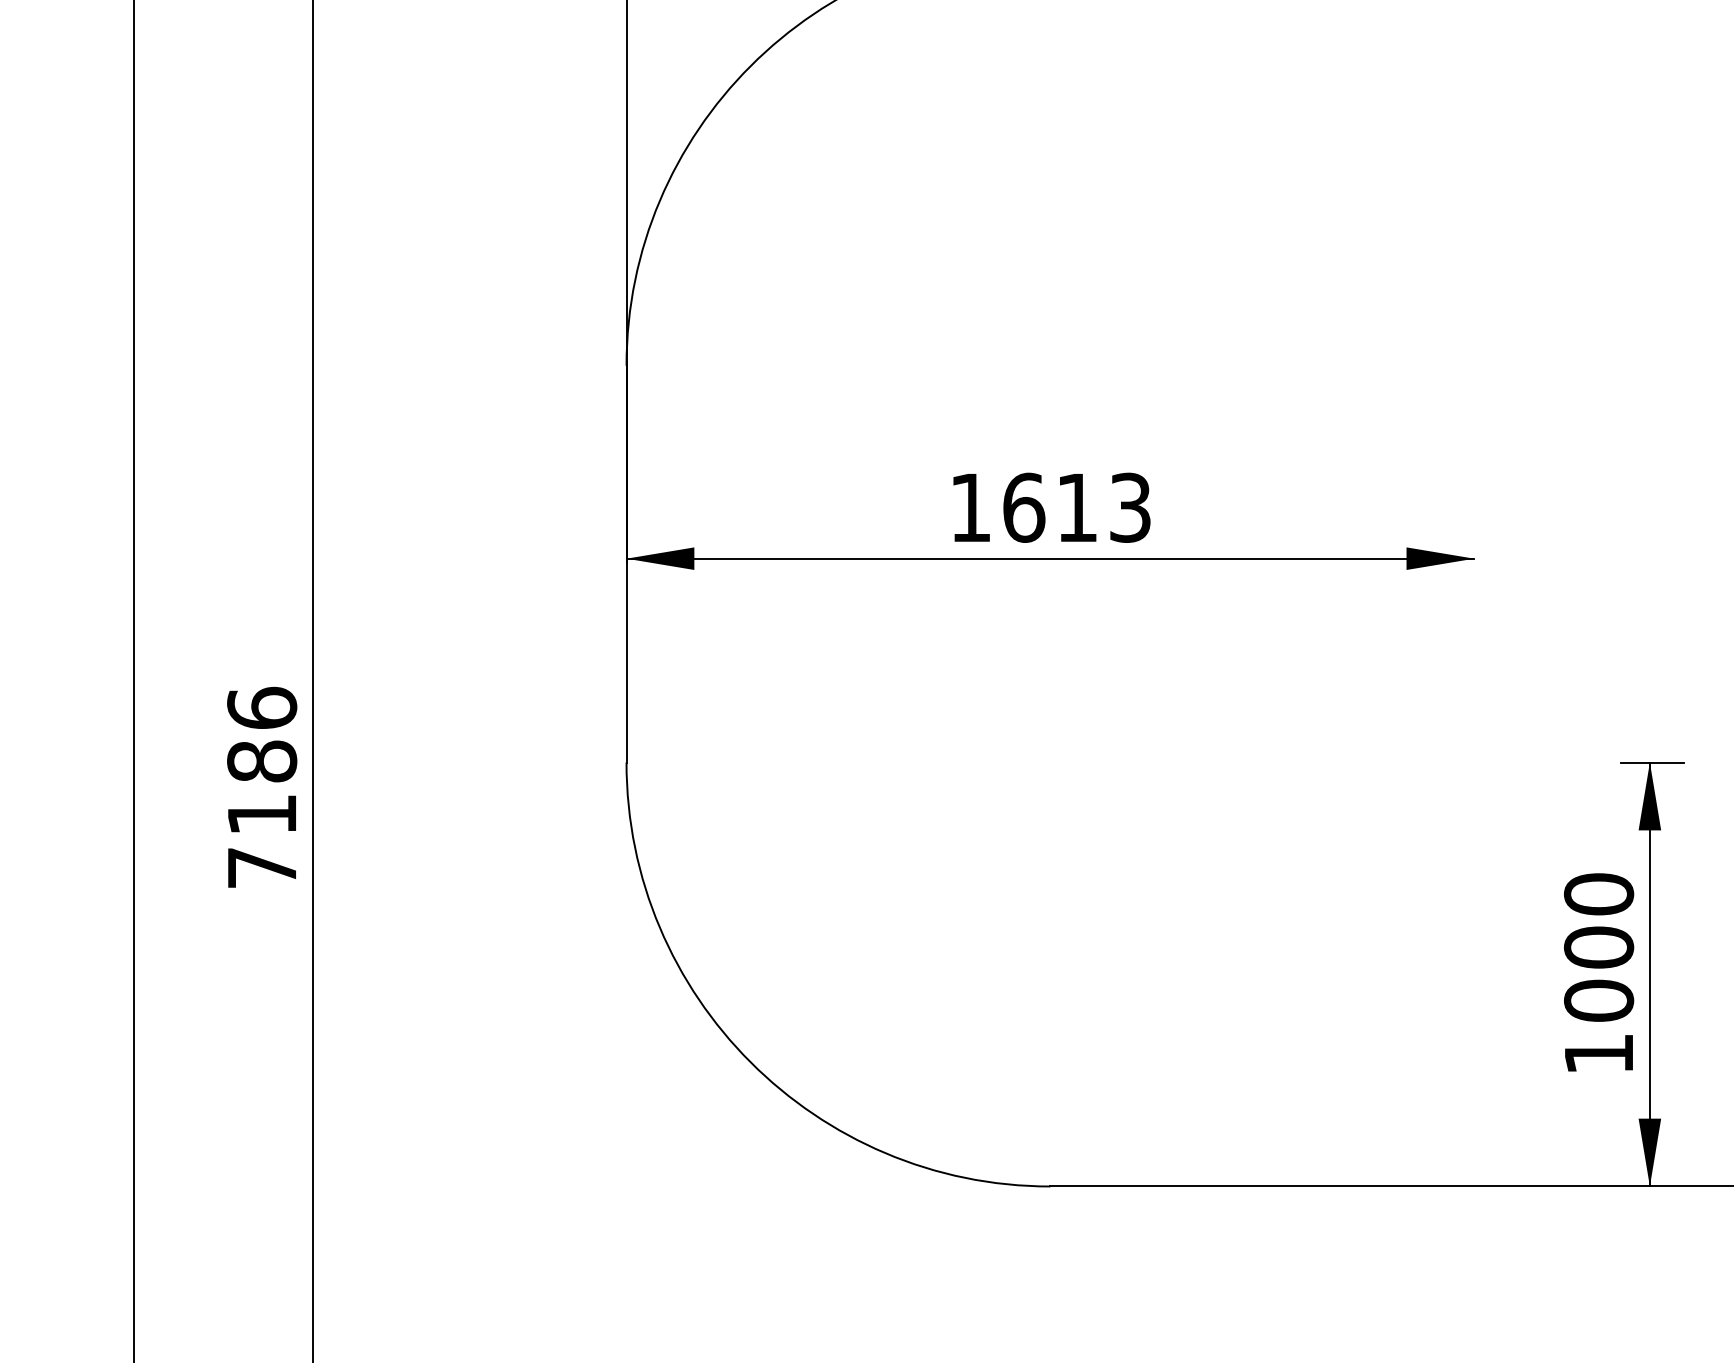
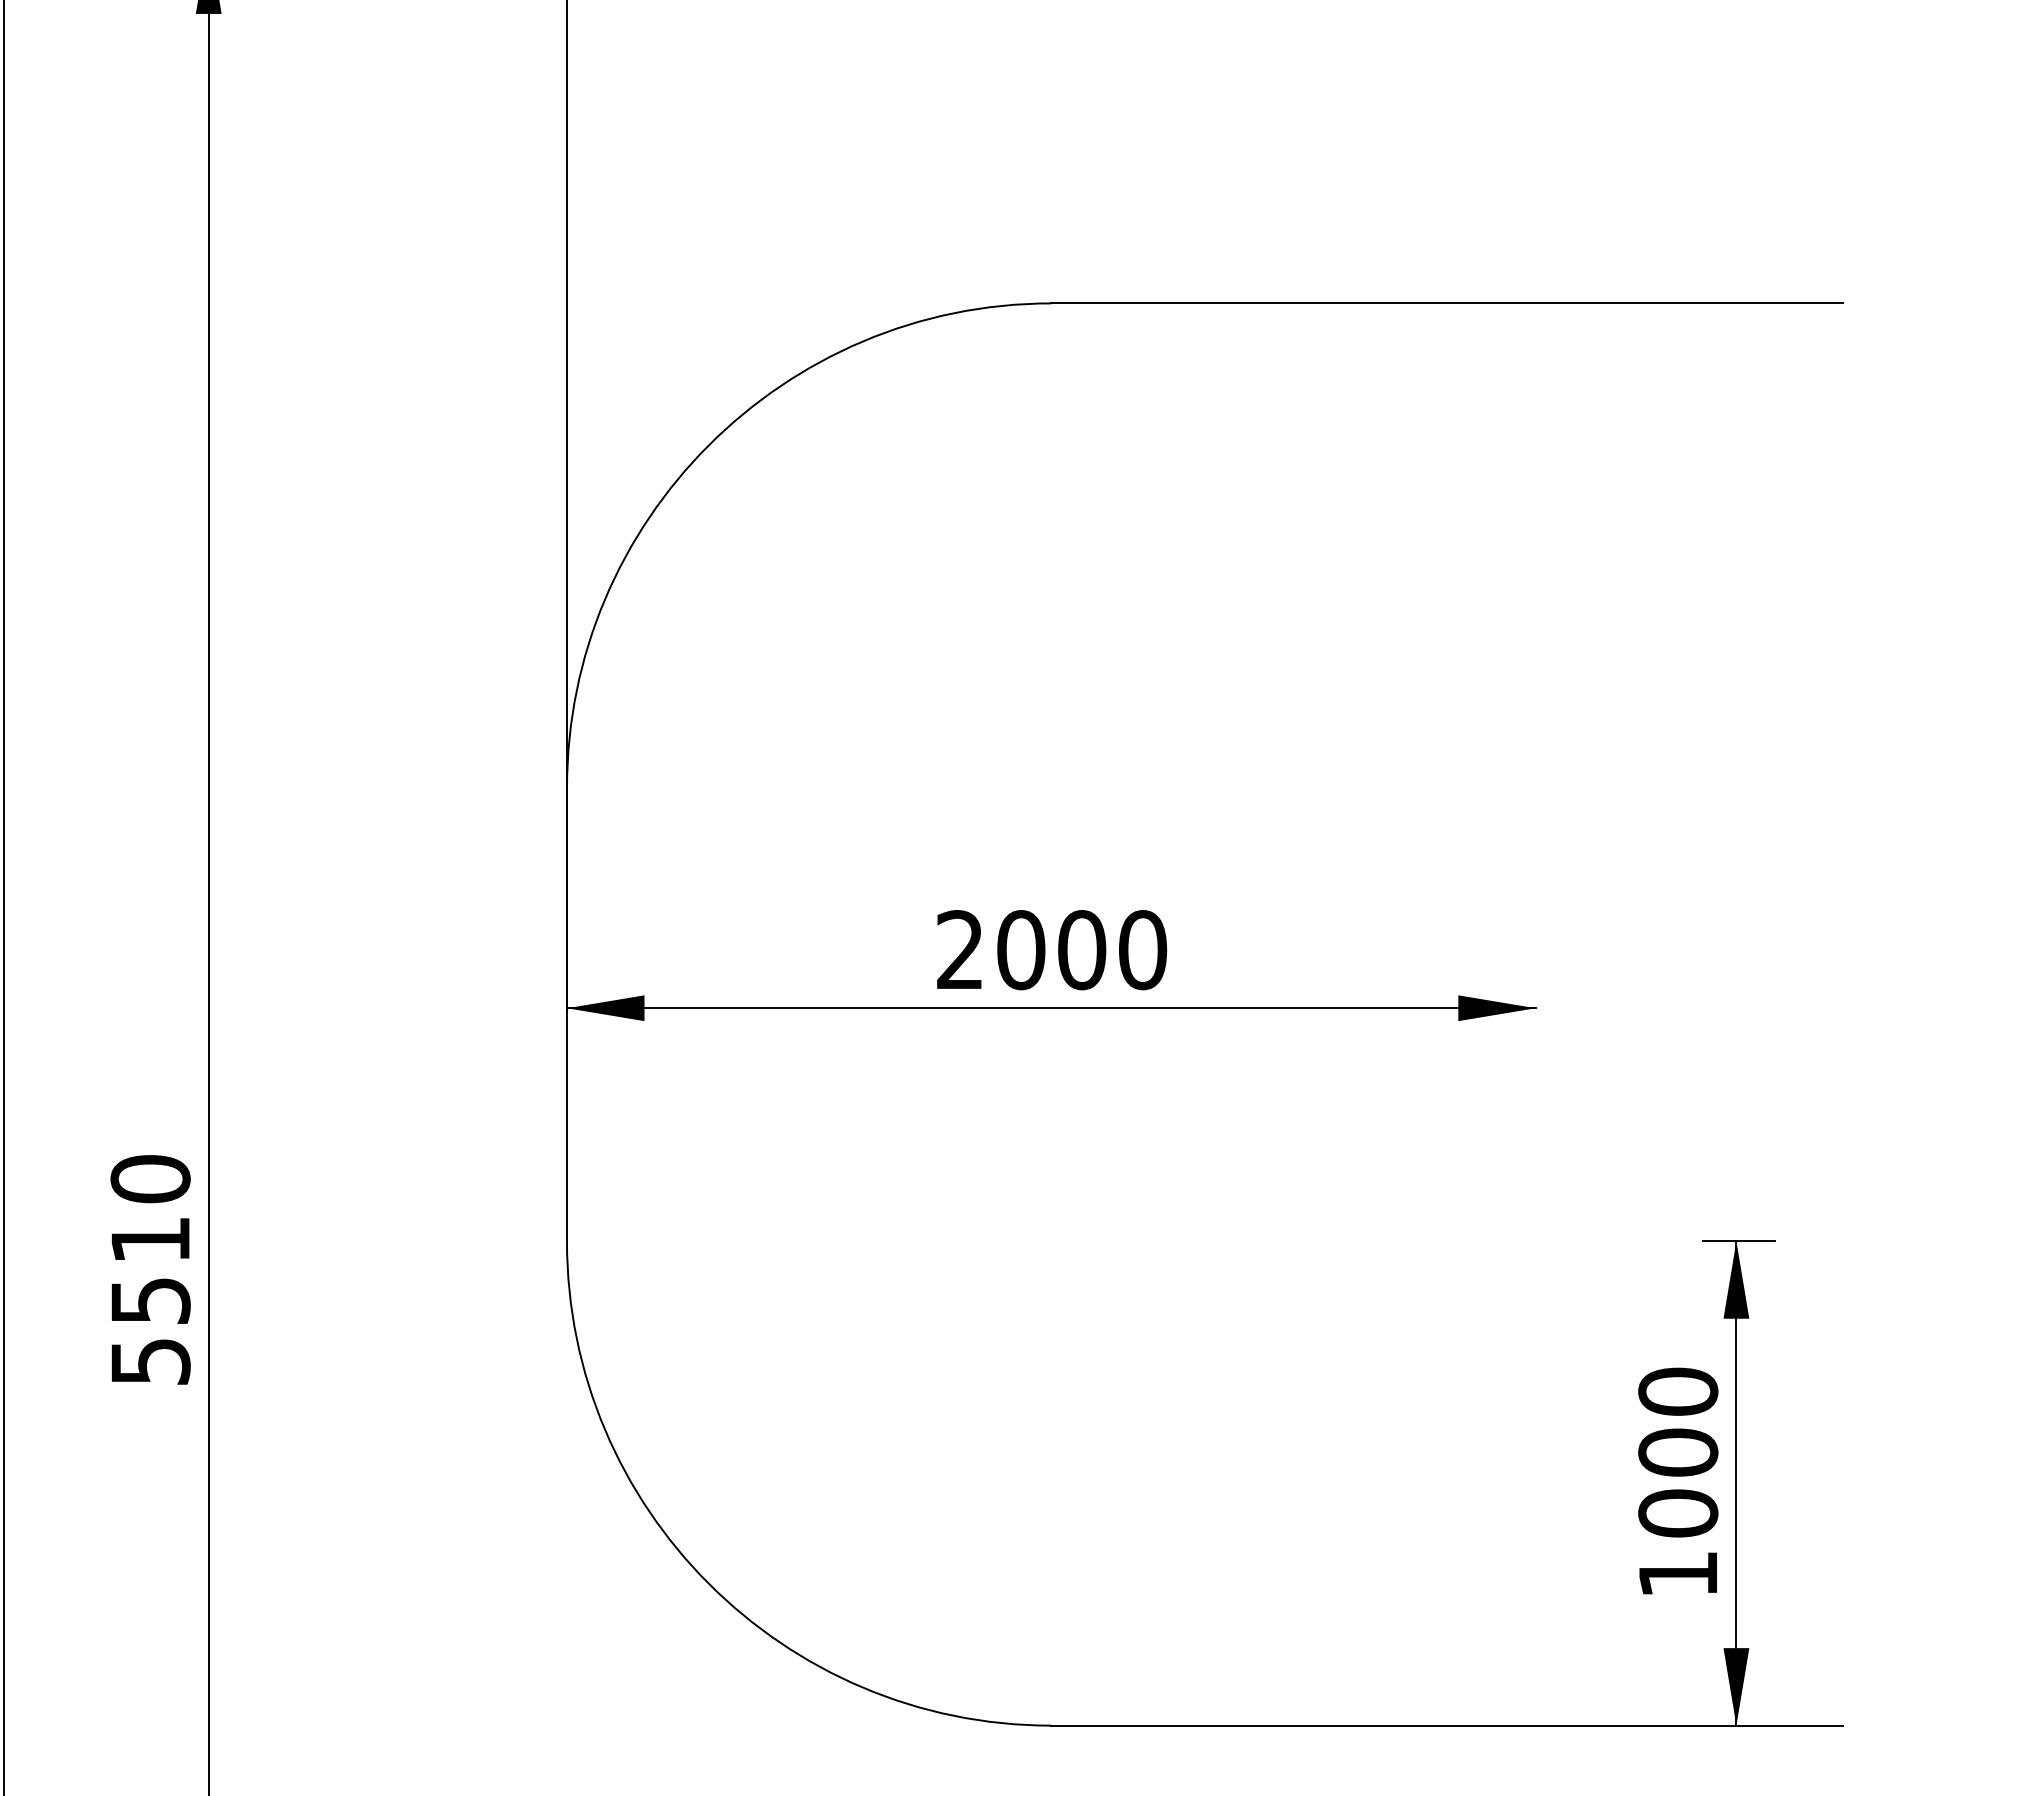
text: (1051, 508) -> (1052, 950), 1613 -> 2000
text: (262, 787) -> (150, 1269), 7186 -> 5510

